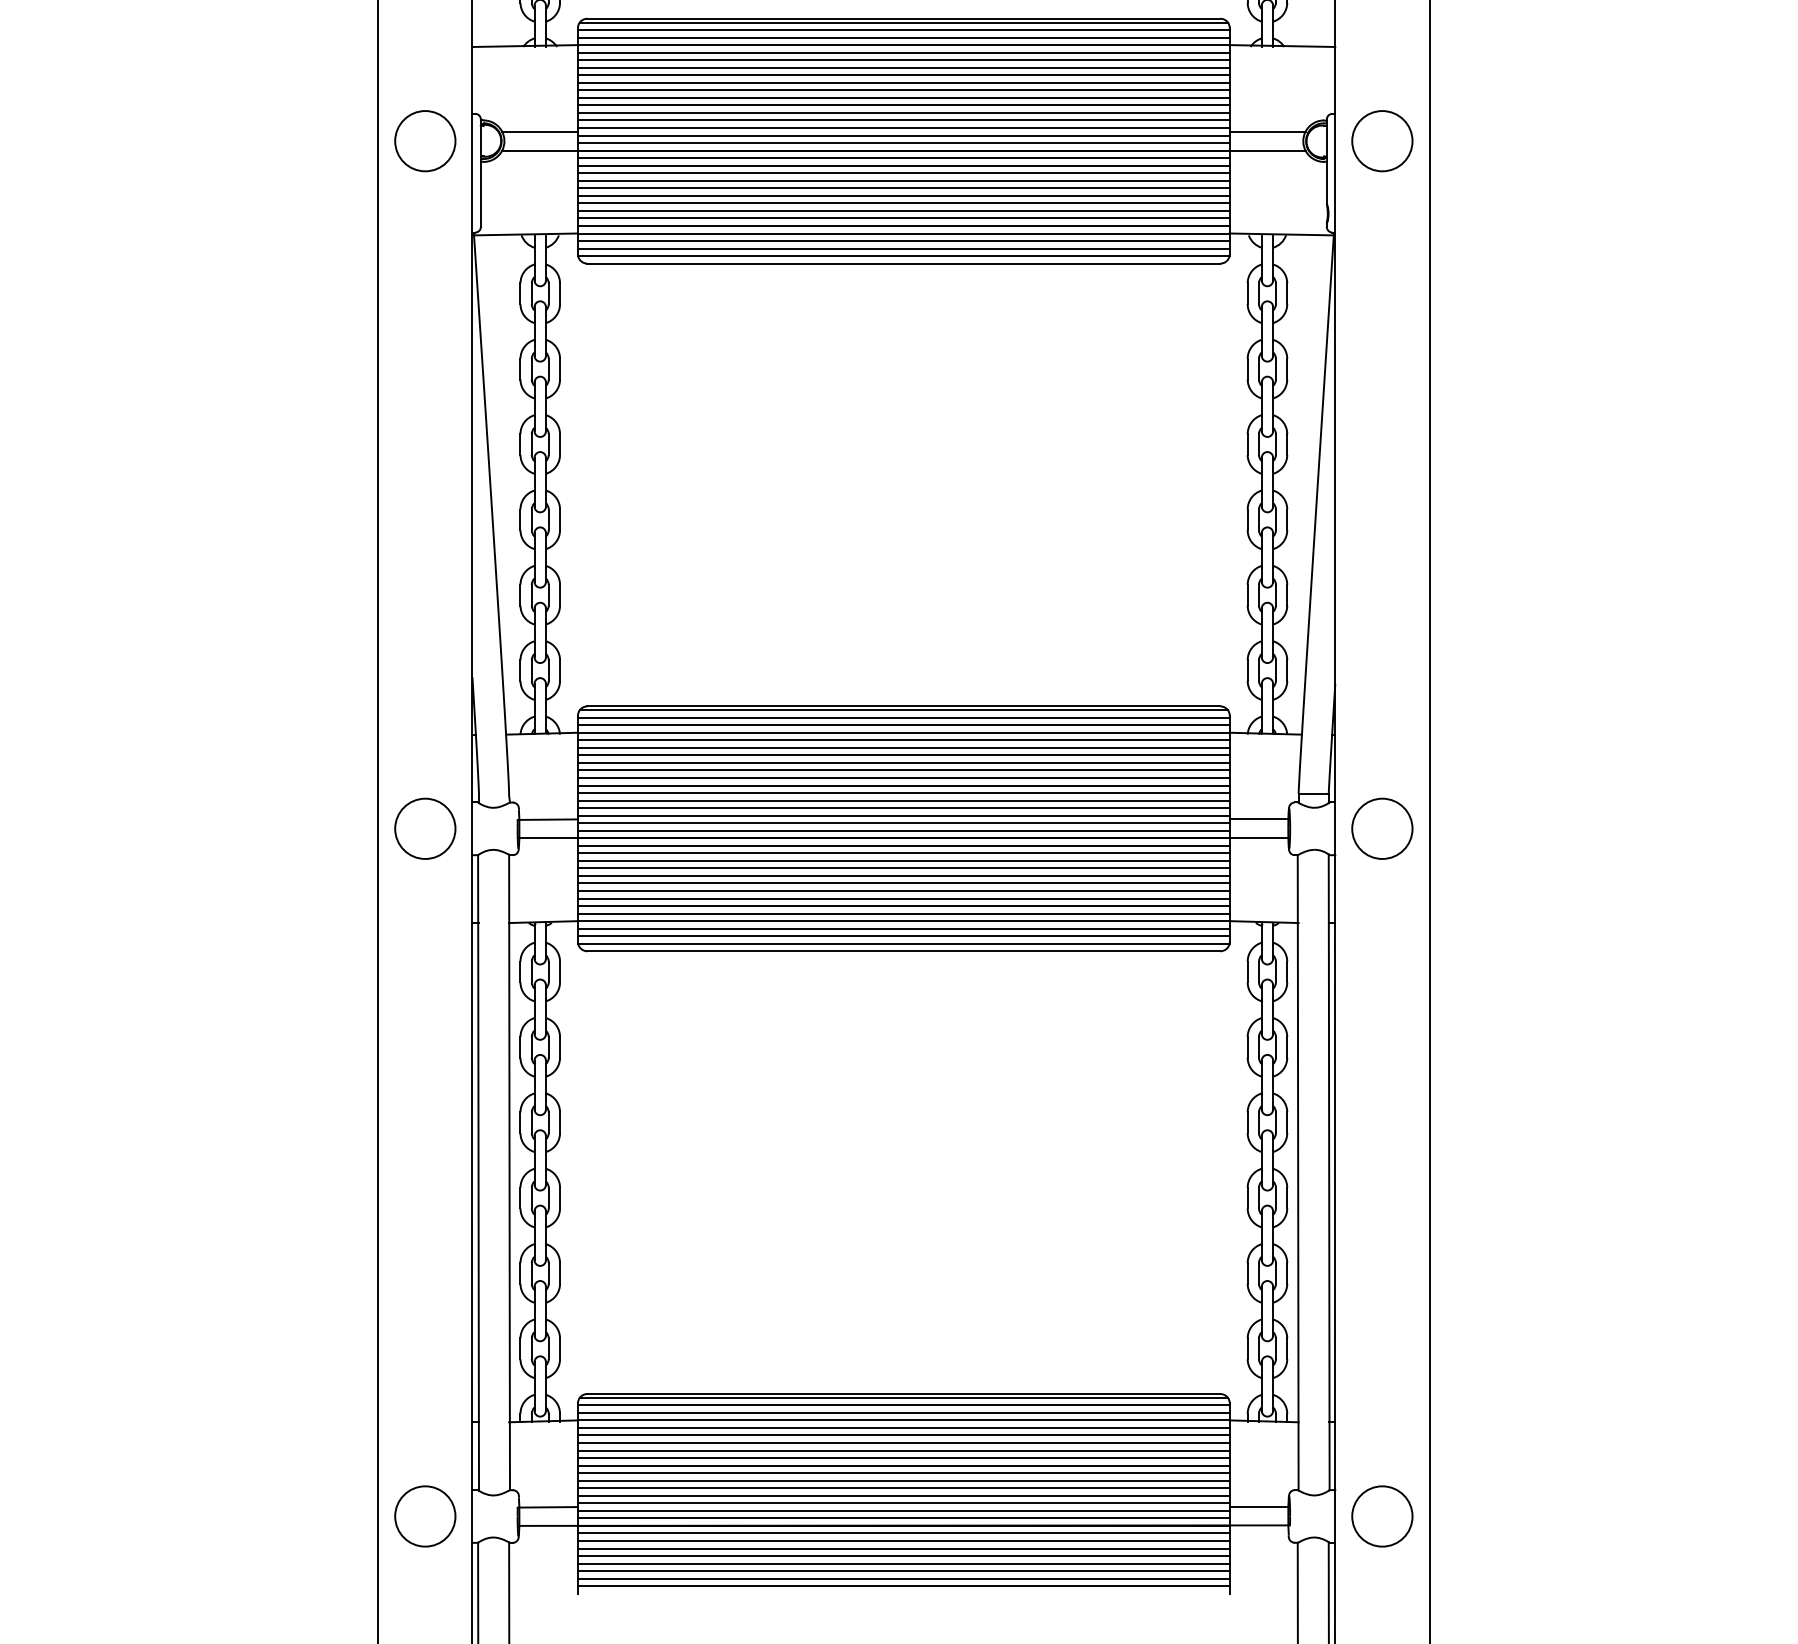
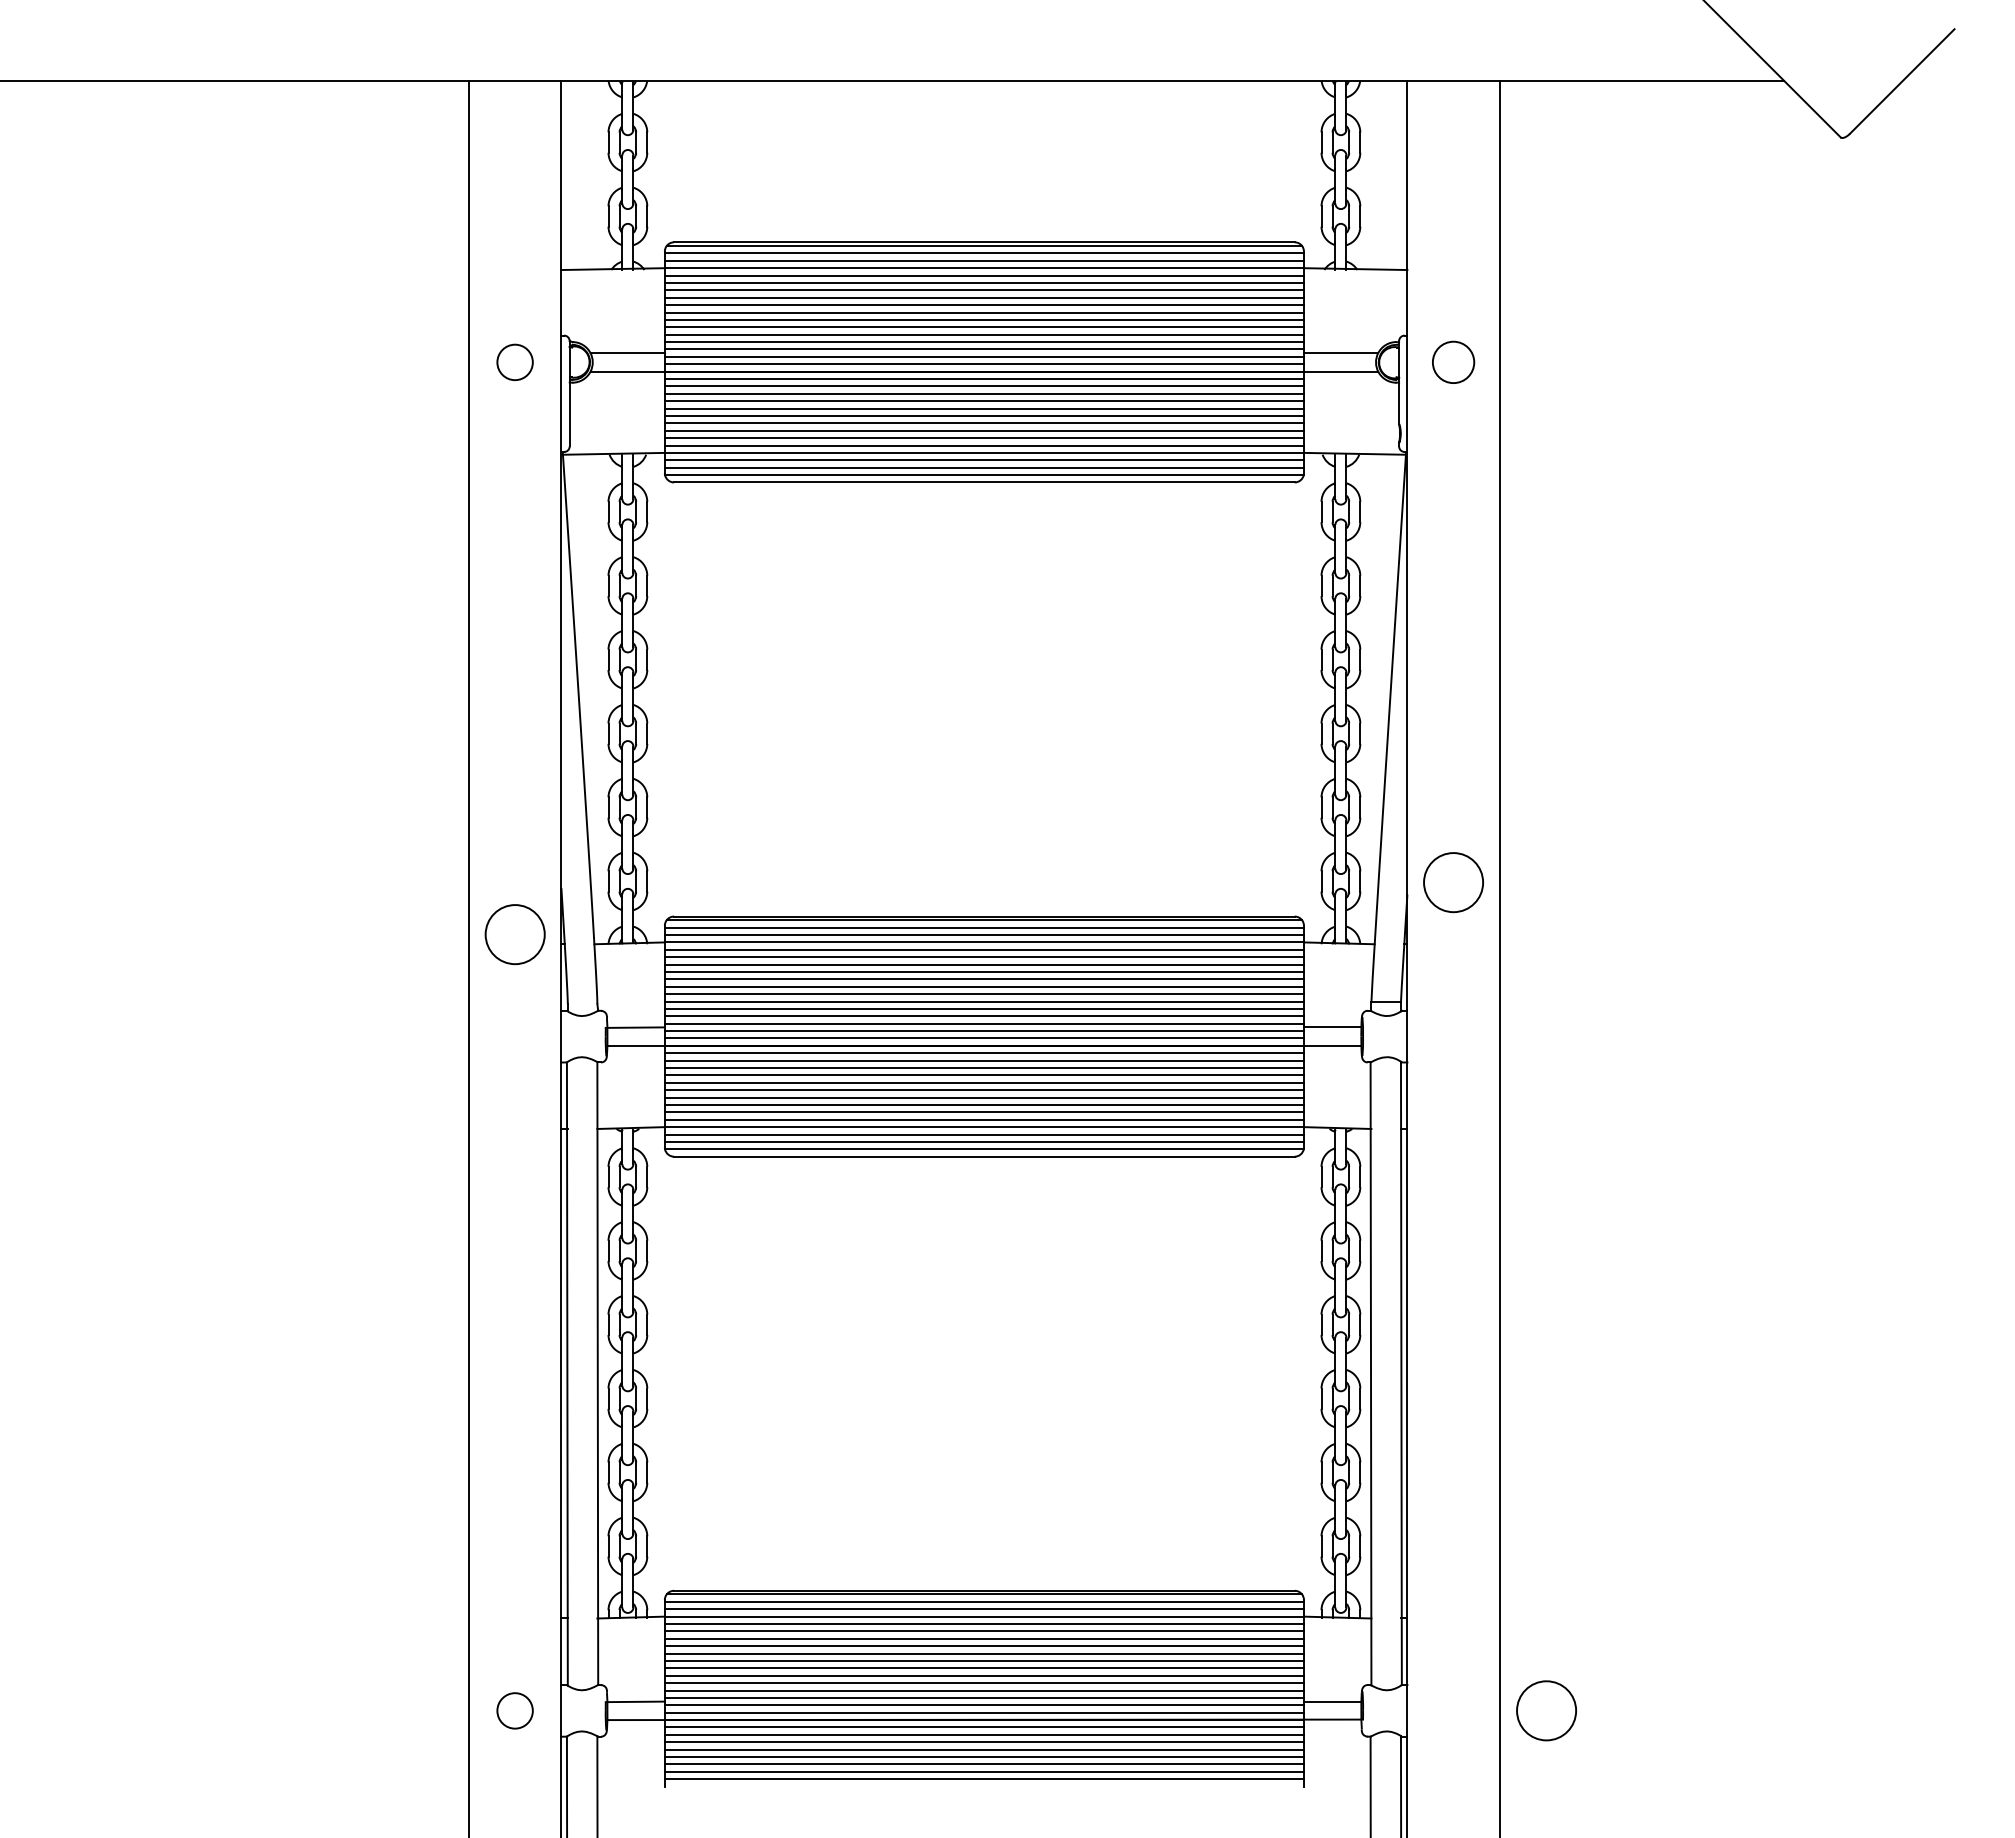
circle: (424, 141) -> (514, 362), size x0.6
circle: (1382, 141) -> (1453, 362), size x0.7
circle: (424, 828) -> (514, 934), moved
circle: (1382, 828) -> (1453, 882), moved
circle: (424, 1516) -> (514, 1710), size x0.6
circle: (1382, 1516) -> (1546, 1710), moved

